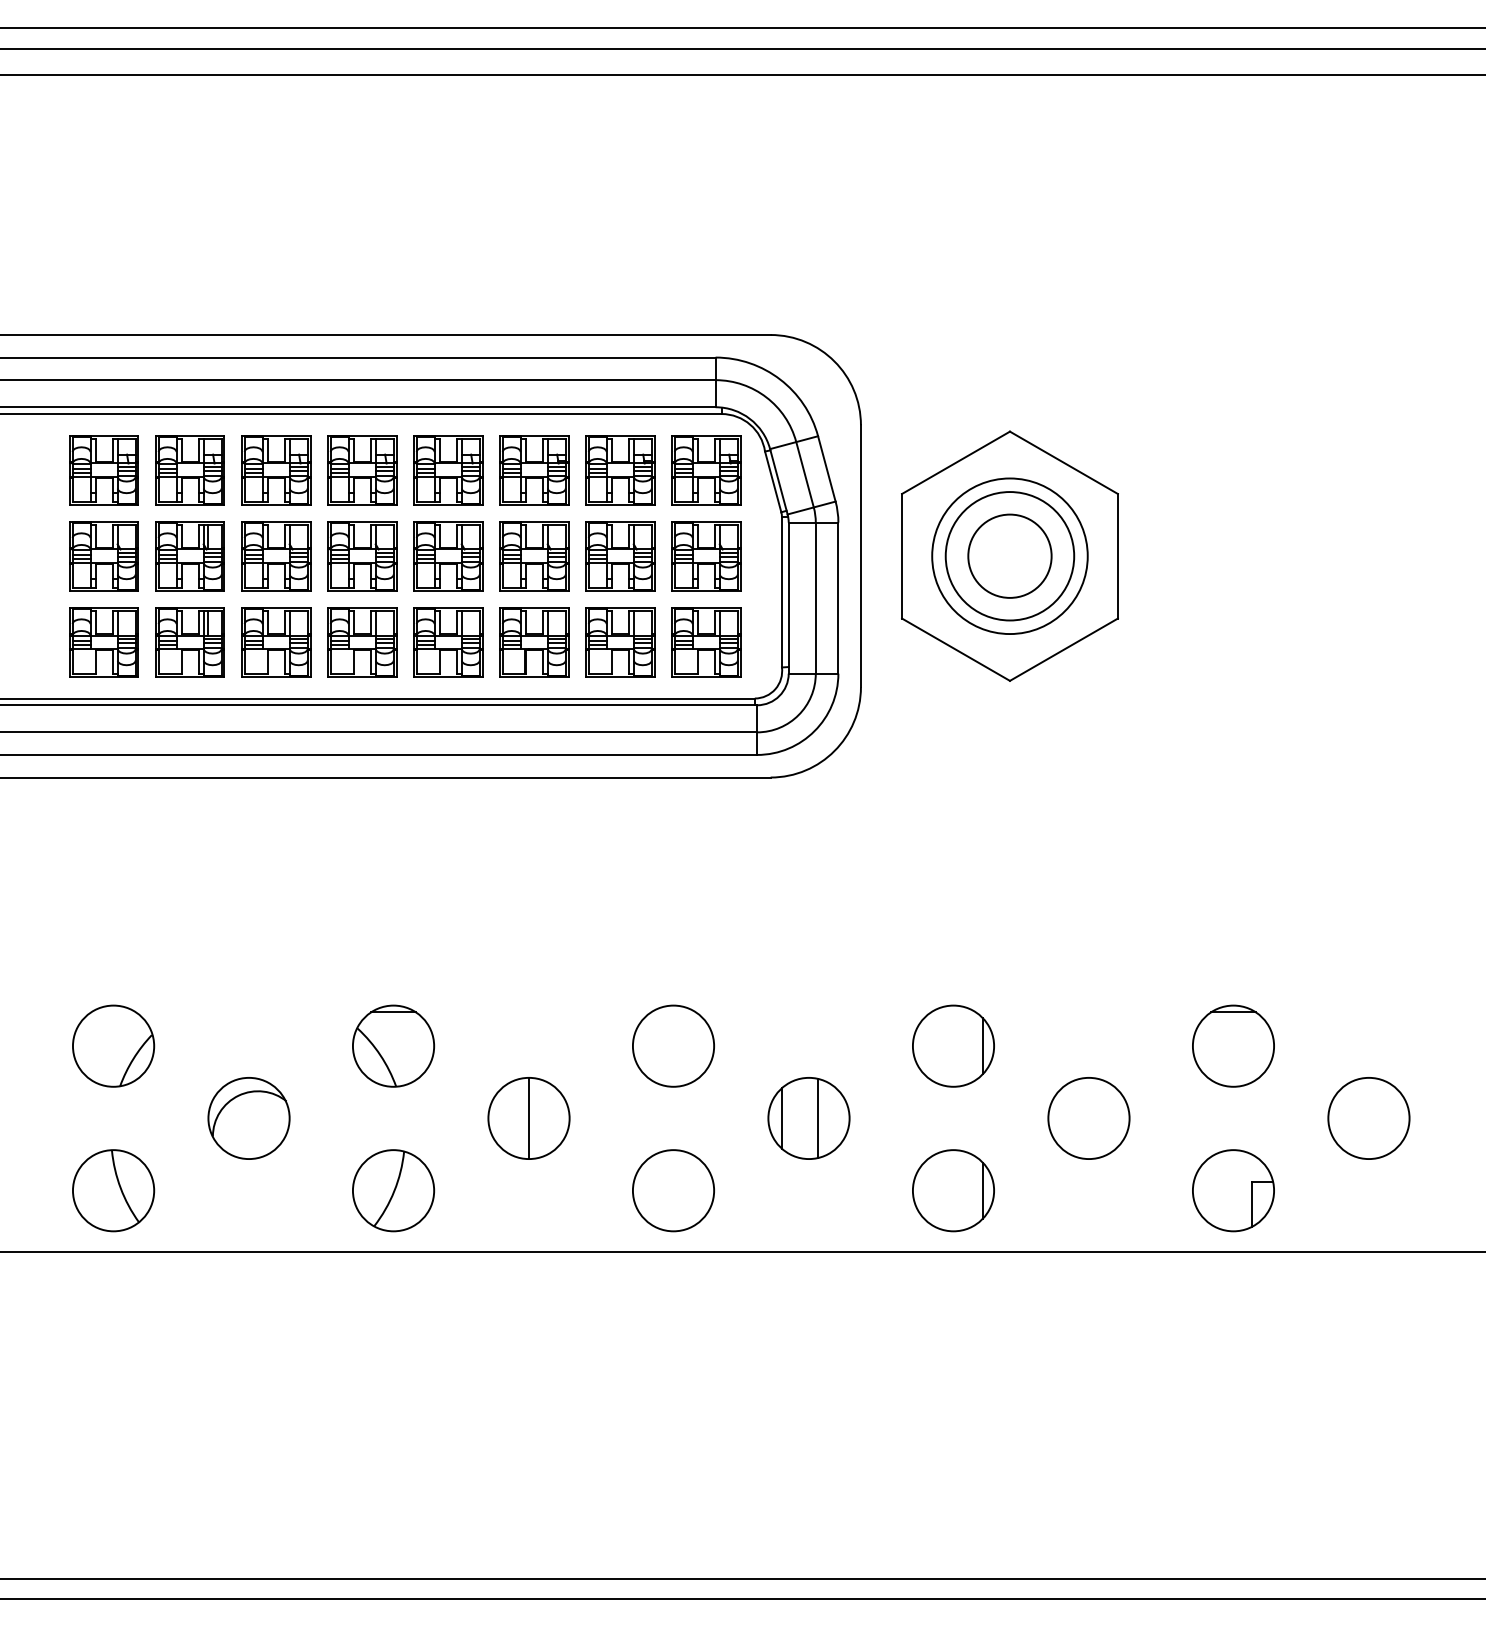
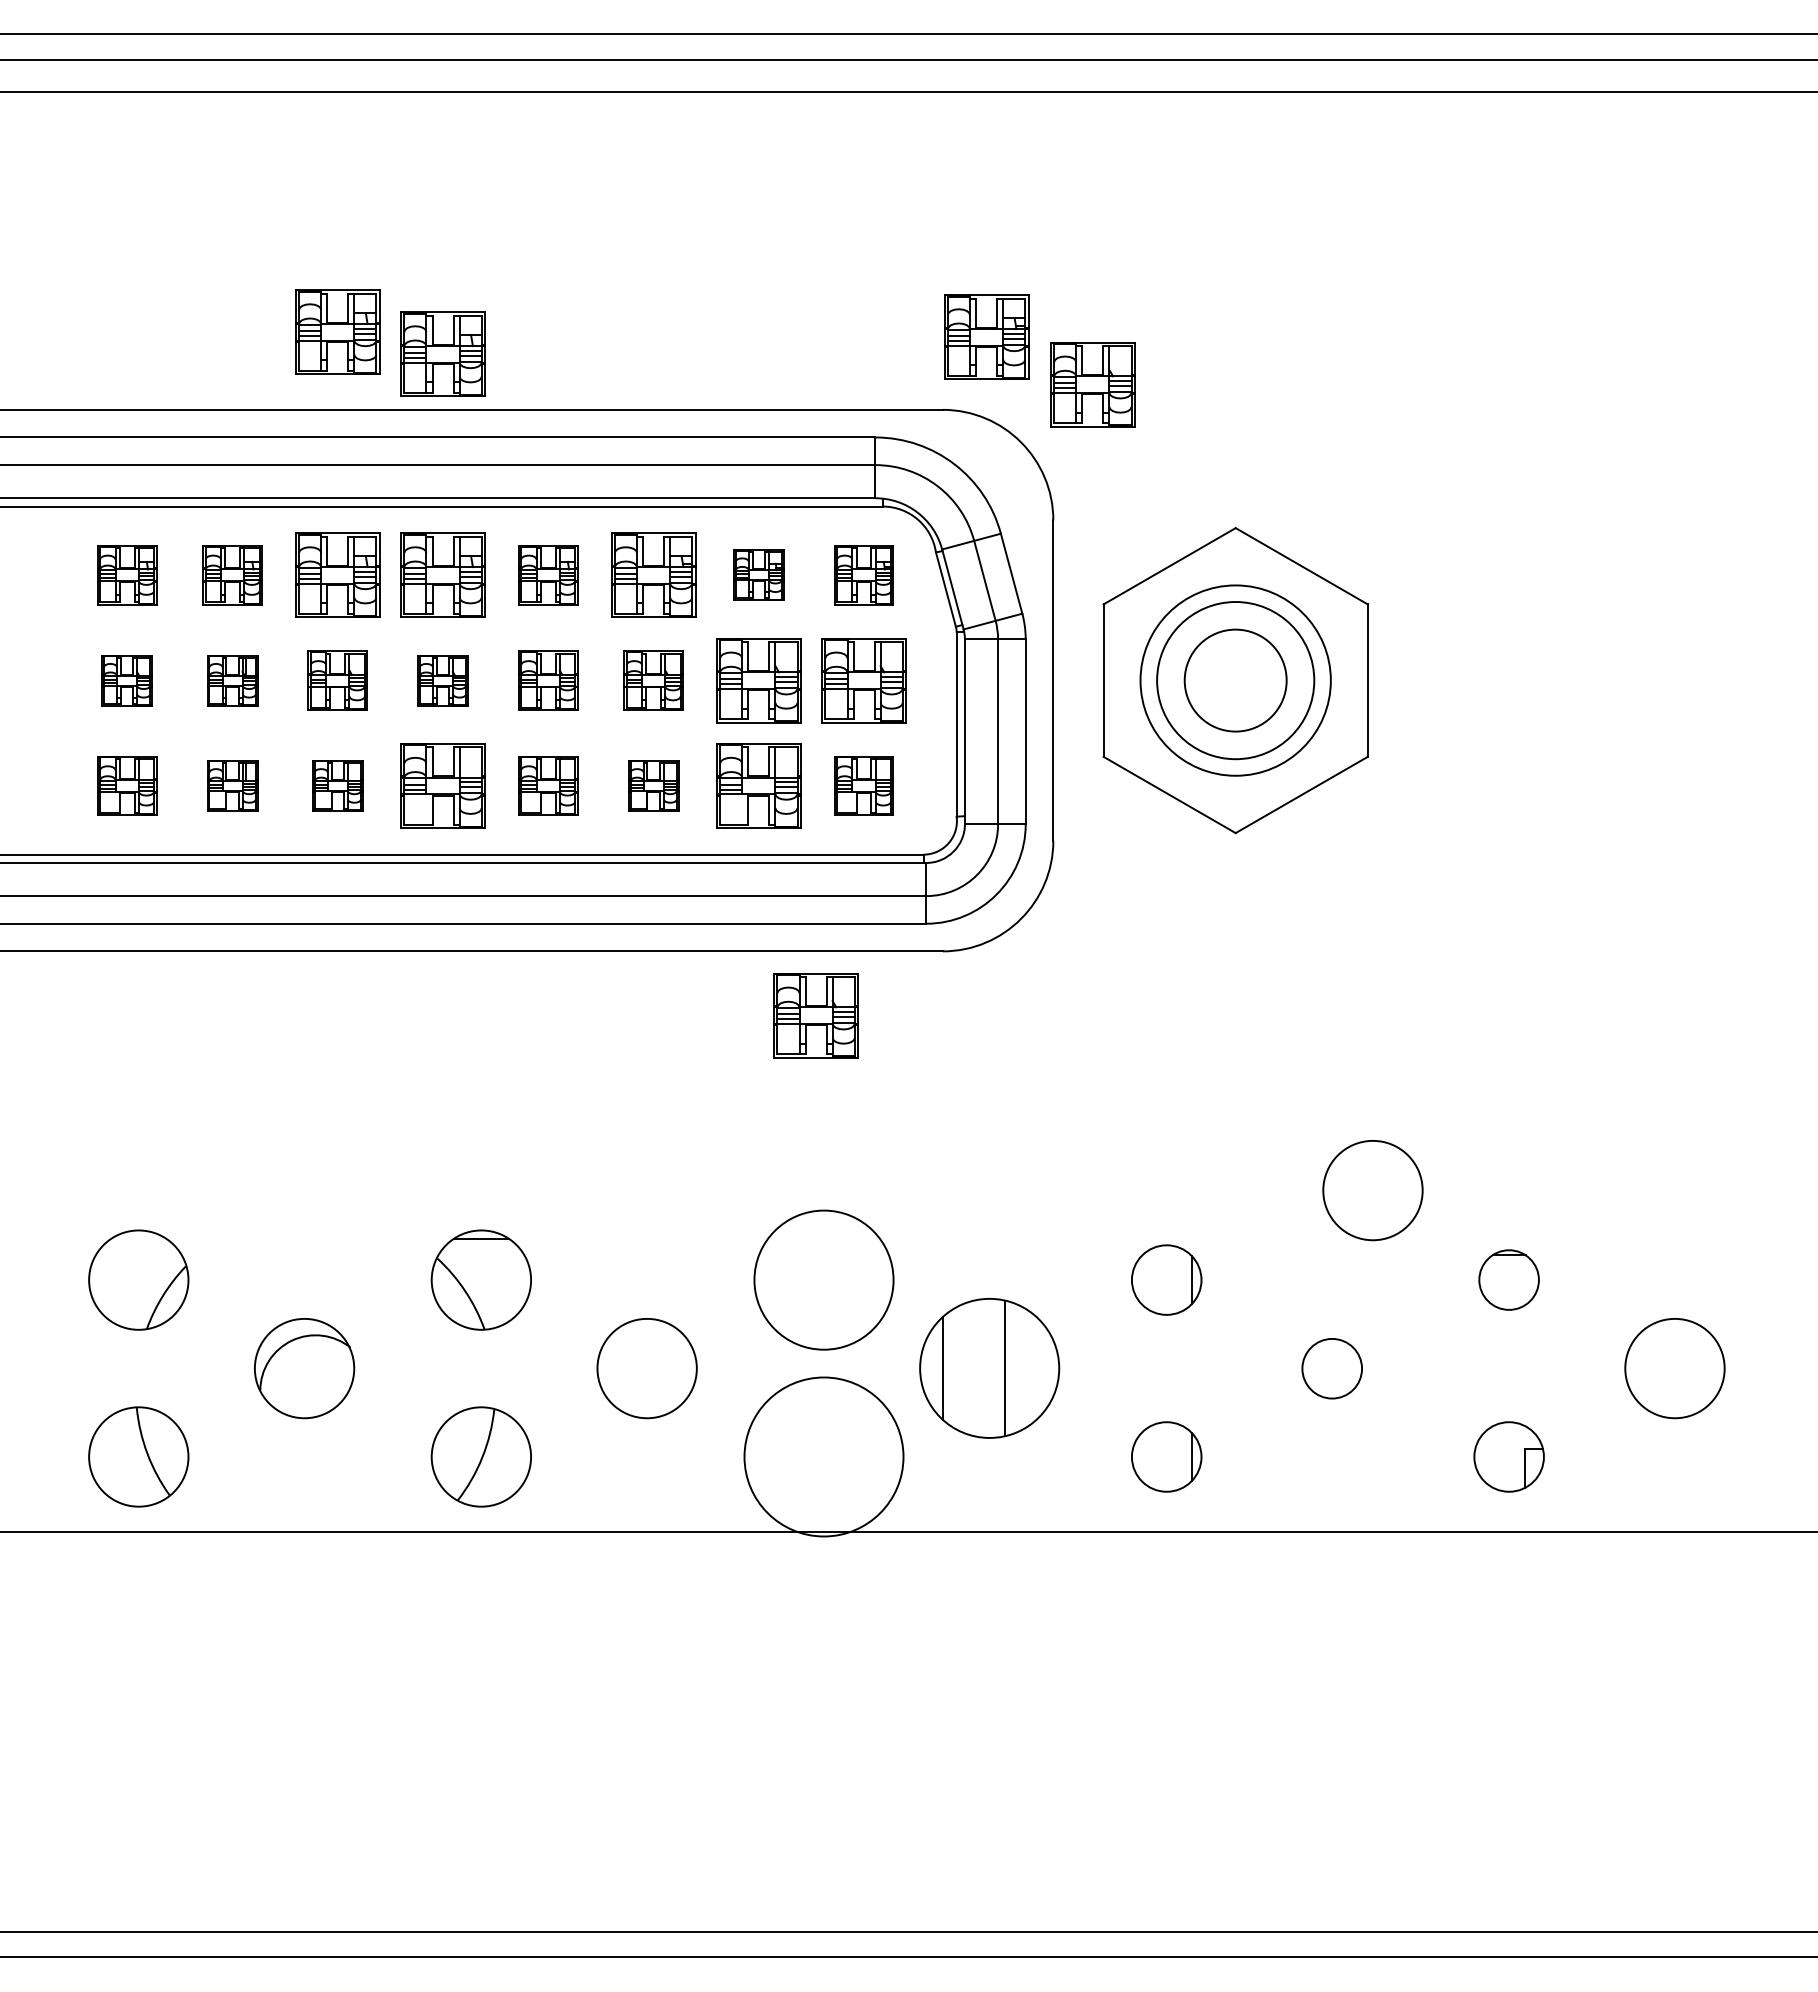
part: (275, 270) -> (337, 331), added
part: (806, 275) -> (986, 336), added
part: (361, 288) -> (442, 353), added
part: (892, 314) -> (1092, 384), added
part: (103, 469) -> (126, 574), size x0.7
part: (190, 469) -> (232, 574), size x0.7
part: (447, 469) -> (547, 574), size x0.7
part: (620, 469) -> (758, 574), size x0.6
part: (705, 469) -> (863, 574), size x0.7
part: (103, 556) -> (126, 680), size x0.6
part: (190, 556) -> (232, 680), size x0.6
part: (275, 556) -> (337, 680), size x0.7
part: (361, 556) -> (442, 680), size x0.6
part: (447, 556) -> (547, 680), size x0.7
part: (534, 556) -> (653, 680), size x0.7
part: (103, 641) -> (126, 785), size x0.7
part: (190, 641) -> (232, 785), size x0.6
part: (275, 641) -> (337, 785), size x0.6
part: (447, 641) -> (547, 785), size x0.7
part: (534, 641) -> (653, 785), size x0.6
part: (705, 641) -> (863, 785), size x0.7
part: (666, 829) -> (815, 1015), added
circle: (1121, 972) -> (1372, 1190), added
circle: (673, 1045) -> (823, 1279), size x1.4
part: (953, 1045) -> (1166, 1279), size x0.7
part: (1232, 1045) -> (1508, 1279), size x0.6
line: (529, 1118) -> (647, 1368), removed
part: (808, 1118) -> (989, 1368), size x1.4
circle: (1088, 1118) -> (1331, 1368), size x0.6
circle: (673, 1190) -> (823, 1456), size x1.6
part: (953, 1190) -> (1166, 1456), size x0.7
part: (1232, 1190) -> (1508, 1456), size x0.7

